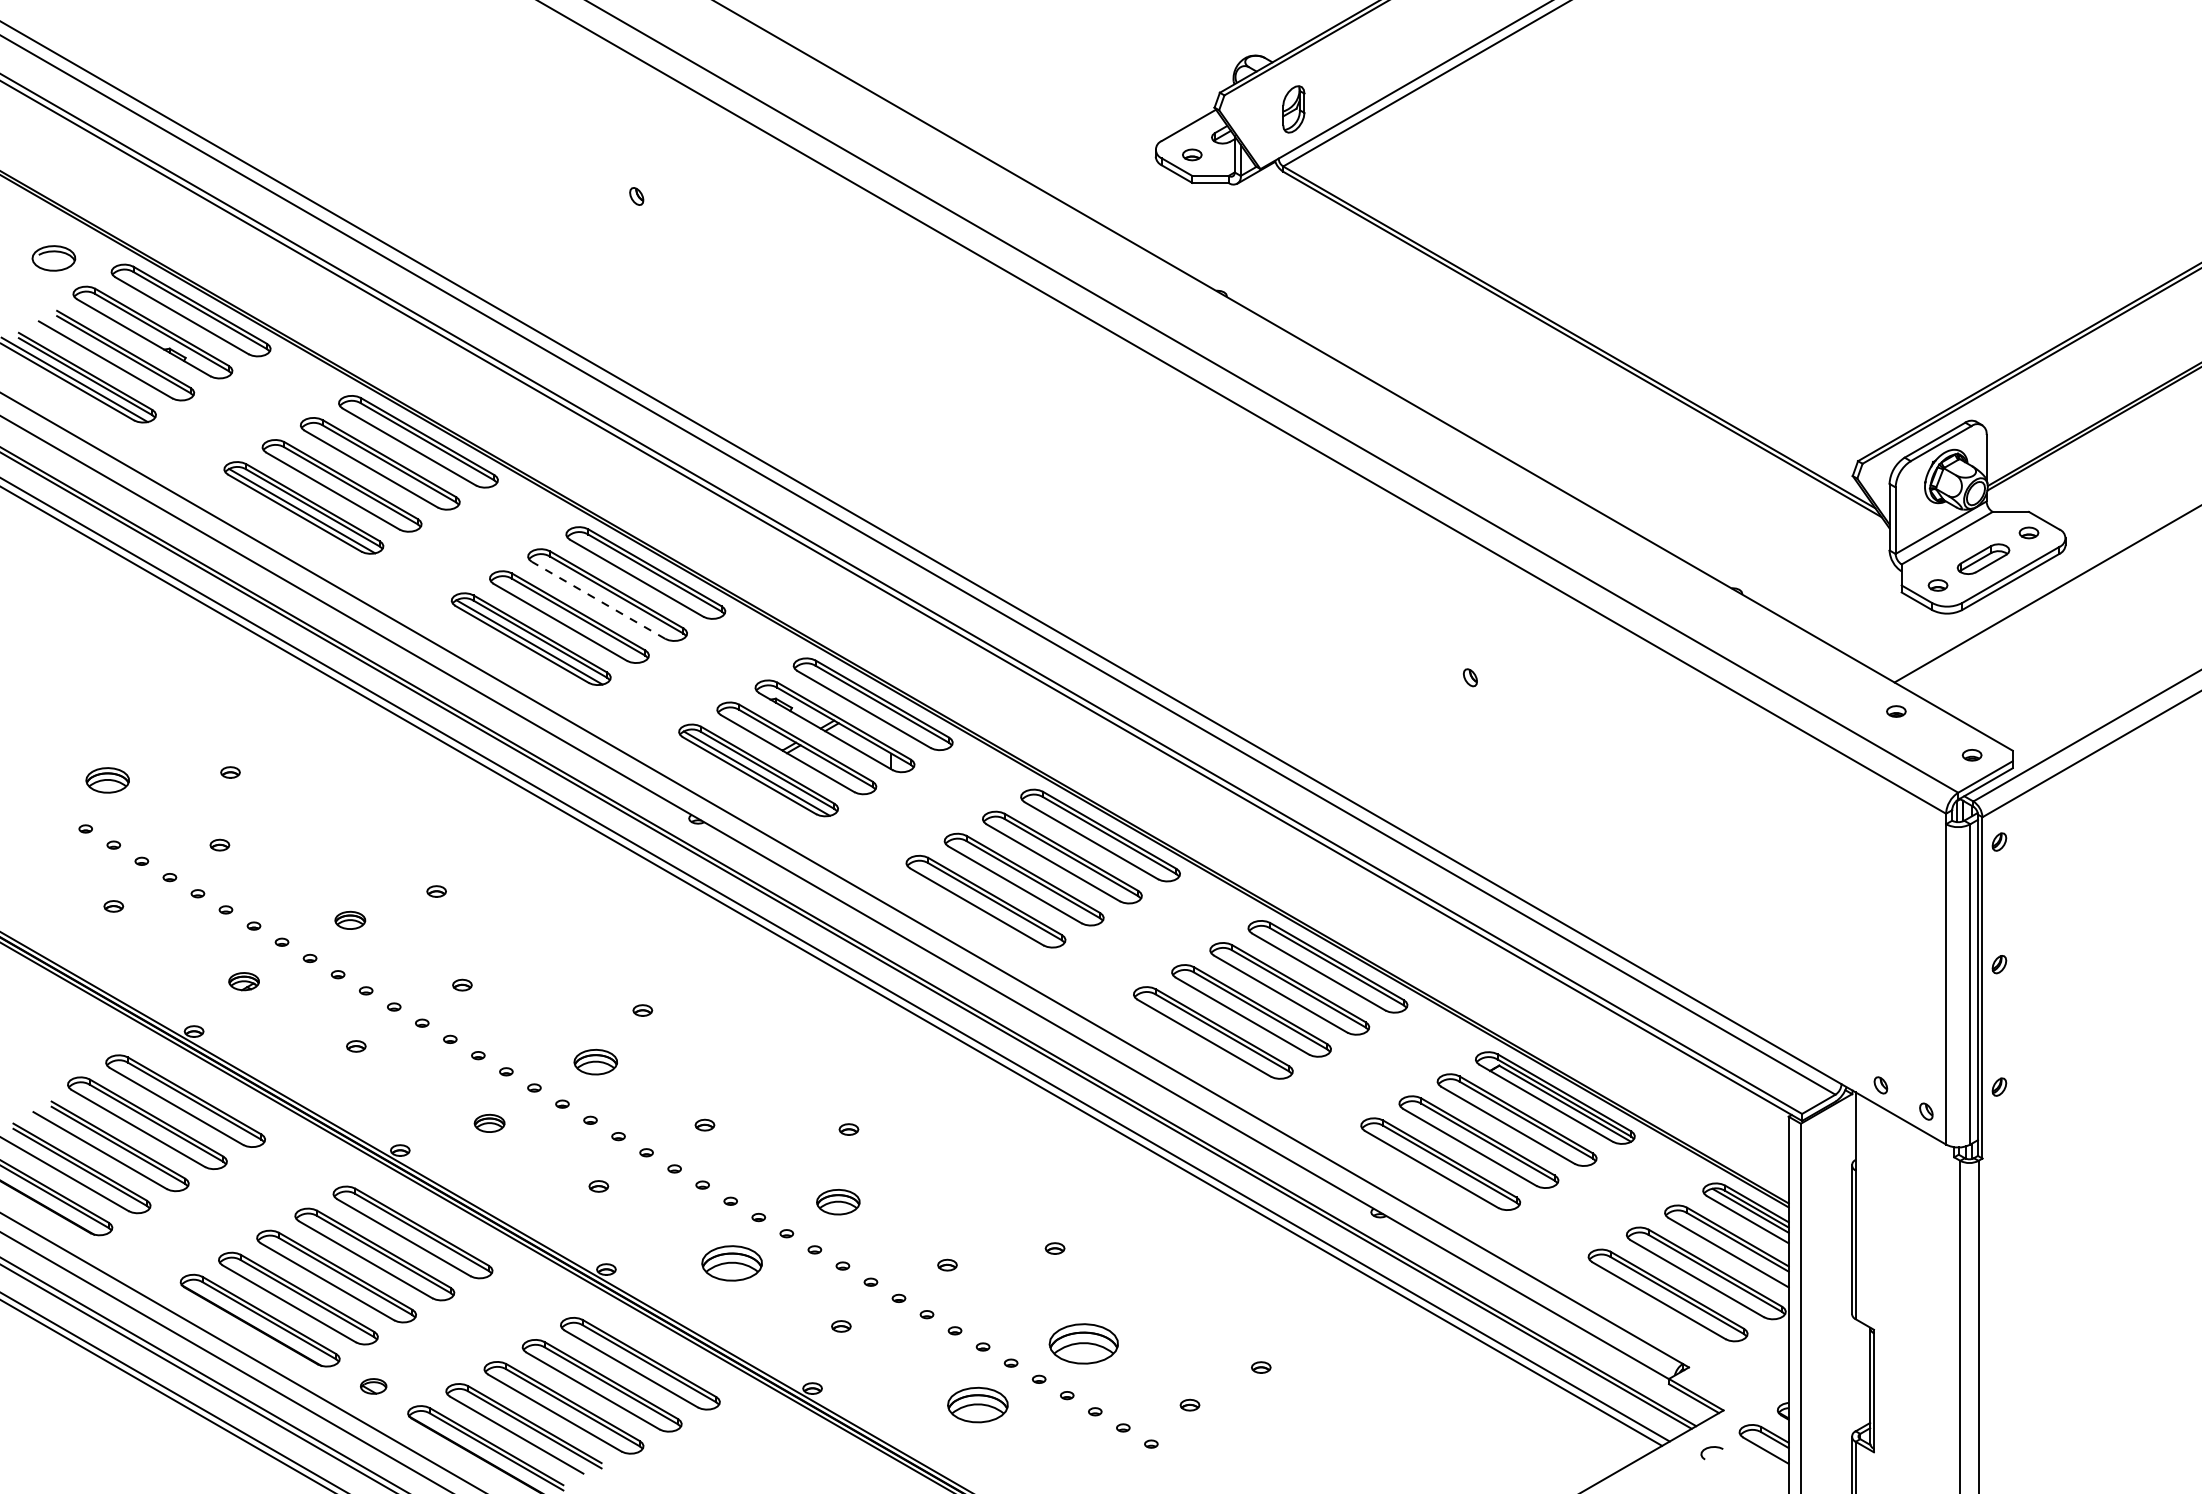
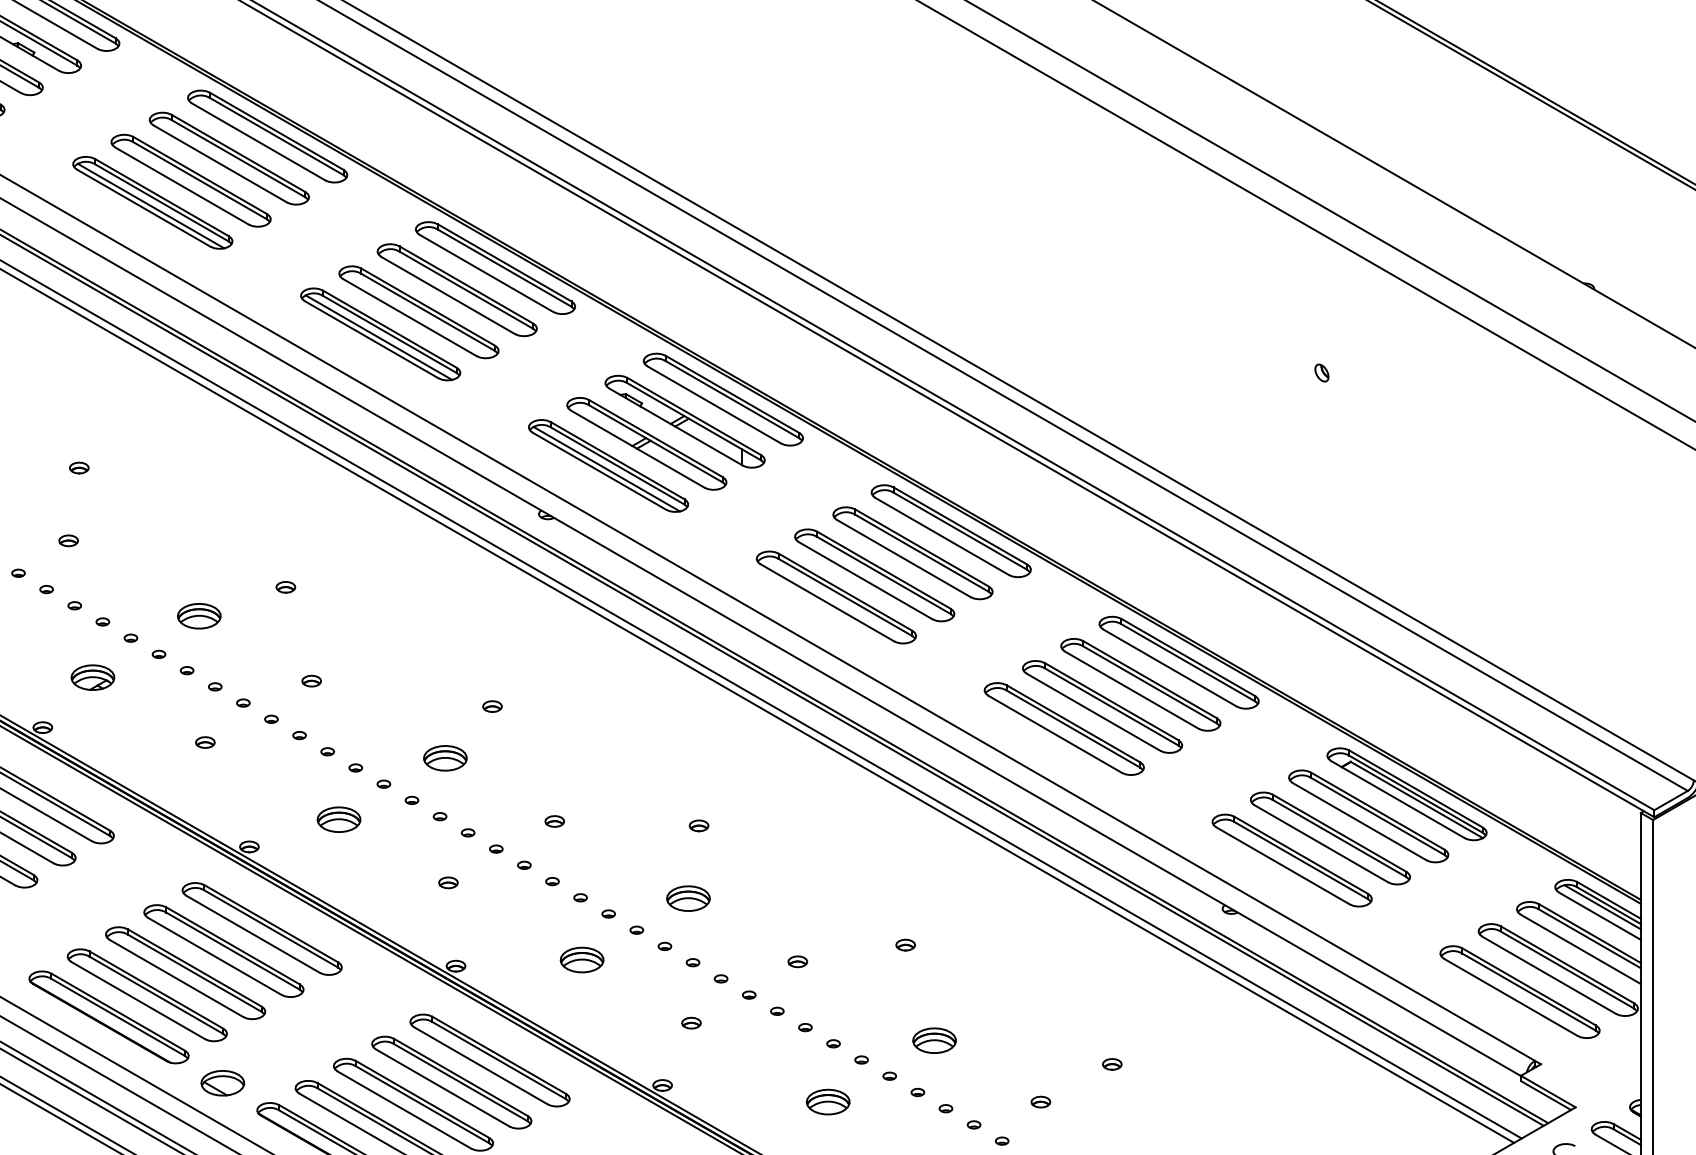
line: (598, 600) -> (448, 295), dashed -> solid
part: (350, 920) -> (199, 616), size x1.43
part: (243, 981) -> (92, 677), size x1.43
part: (489, 1123) -> (338, 819), size x1.43
part: (732, 1263) -> (582, 960), size x0.71
part: (1083, 1343) -> (934, 1040), size x0.62
part: (373, 1386) -> (222, 1083), size x1.67
part: (977, 1405) -> (827, 1102), size x0.71

